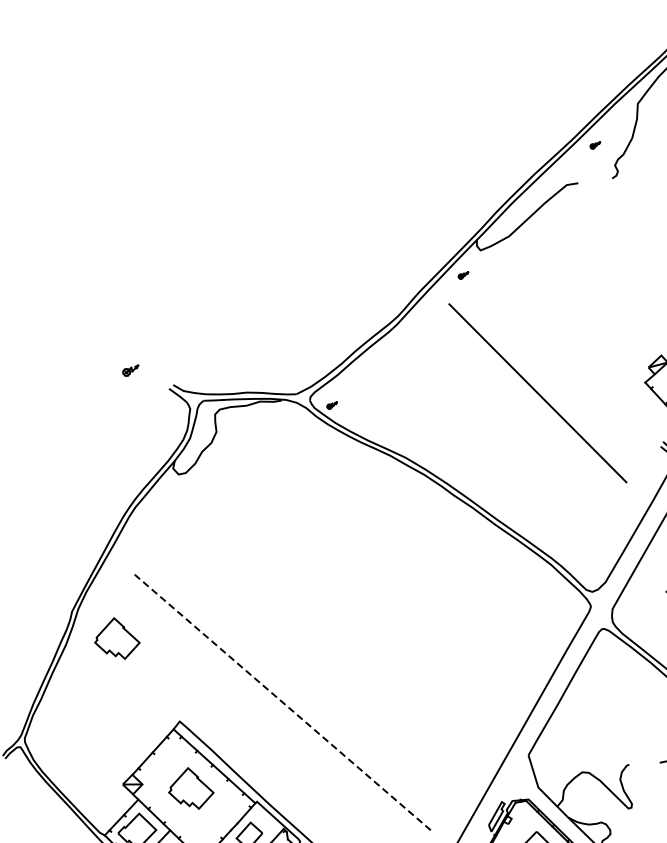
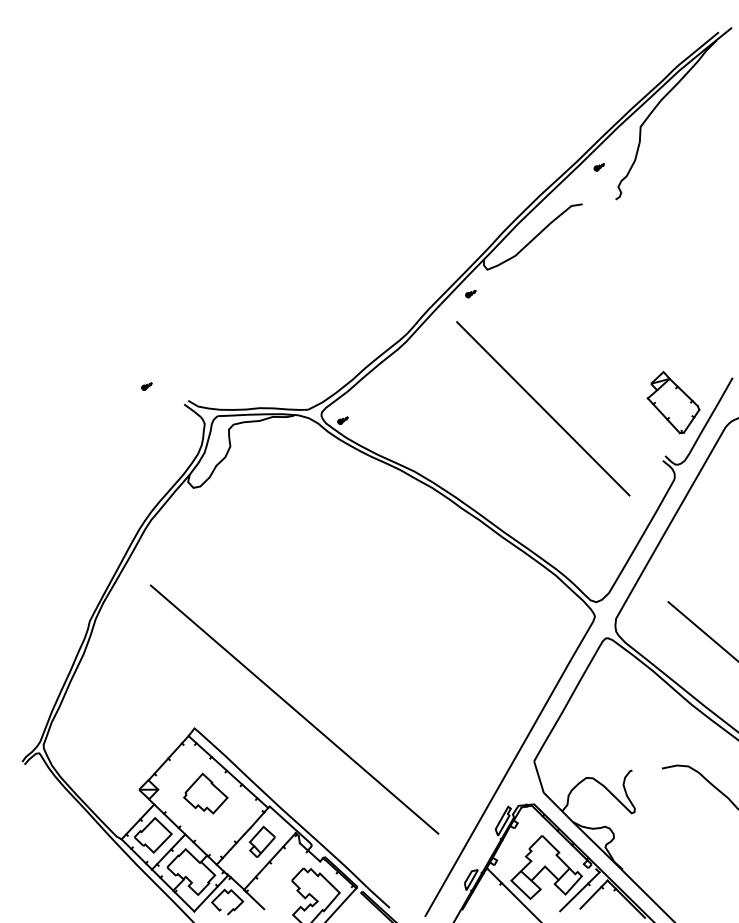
part: (130, 370) -> (146, 386), size x0.62
part: (117, 638) -> (133, 647), removed
line: (282, 702) -> (294, 709), dashed -> solid

